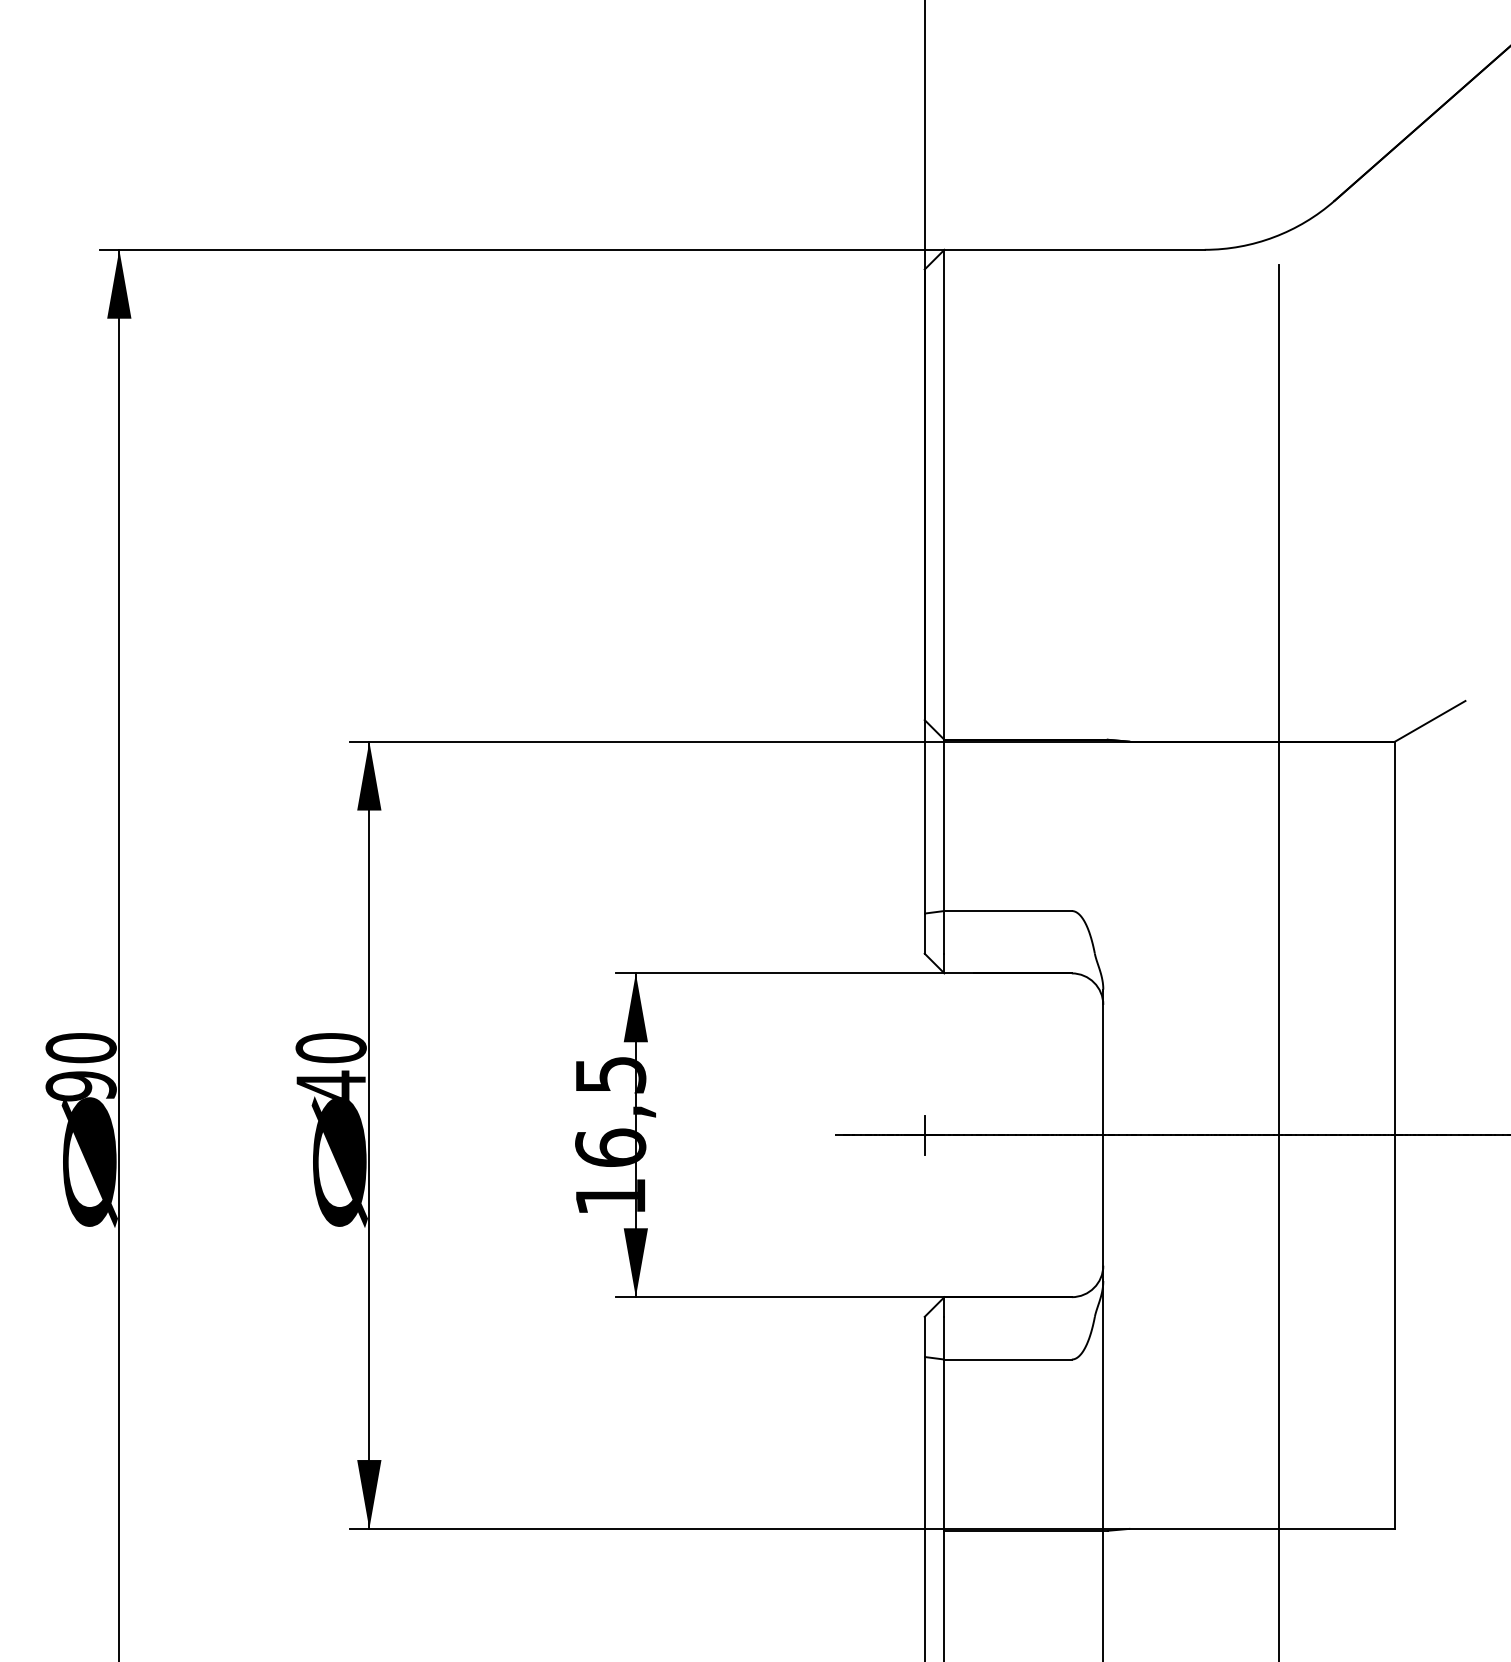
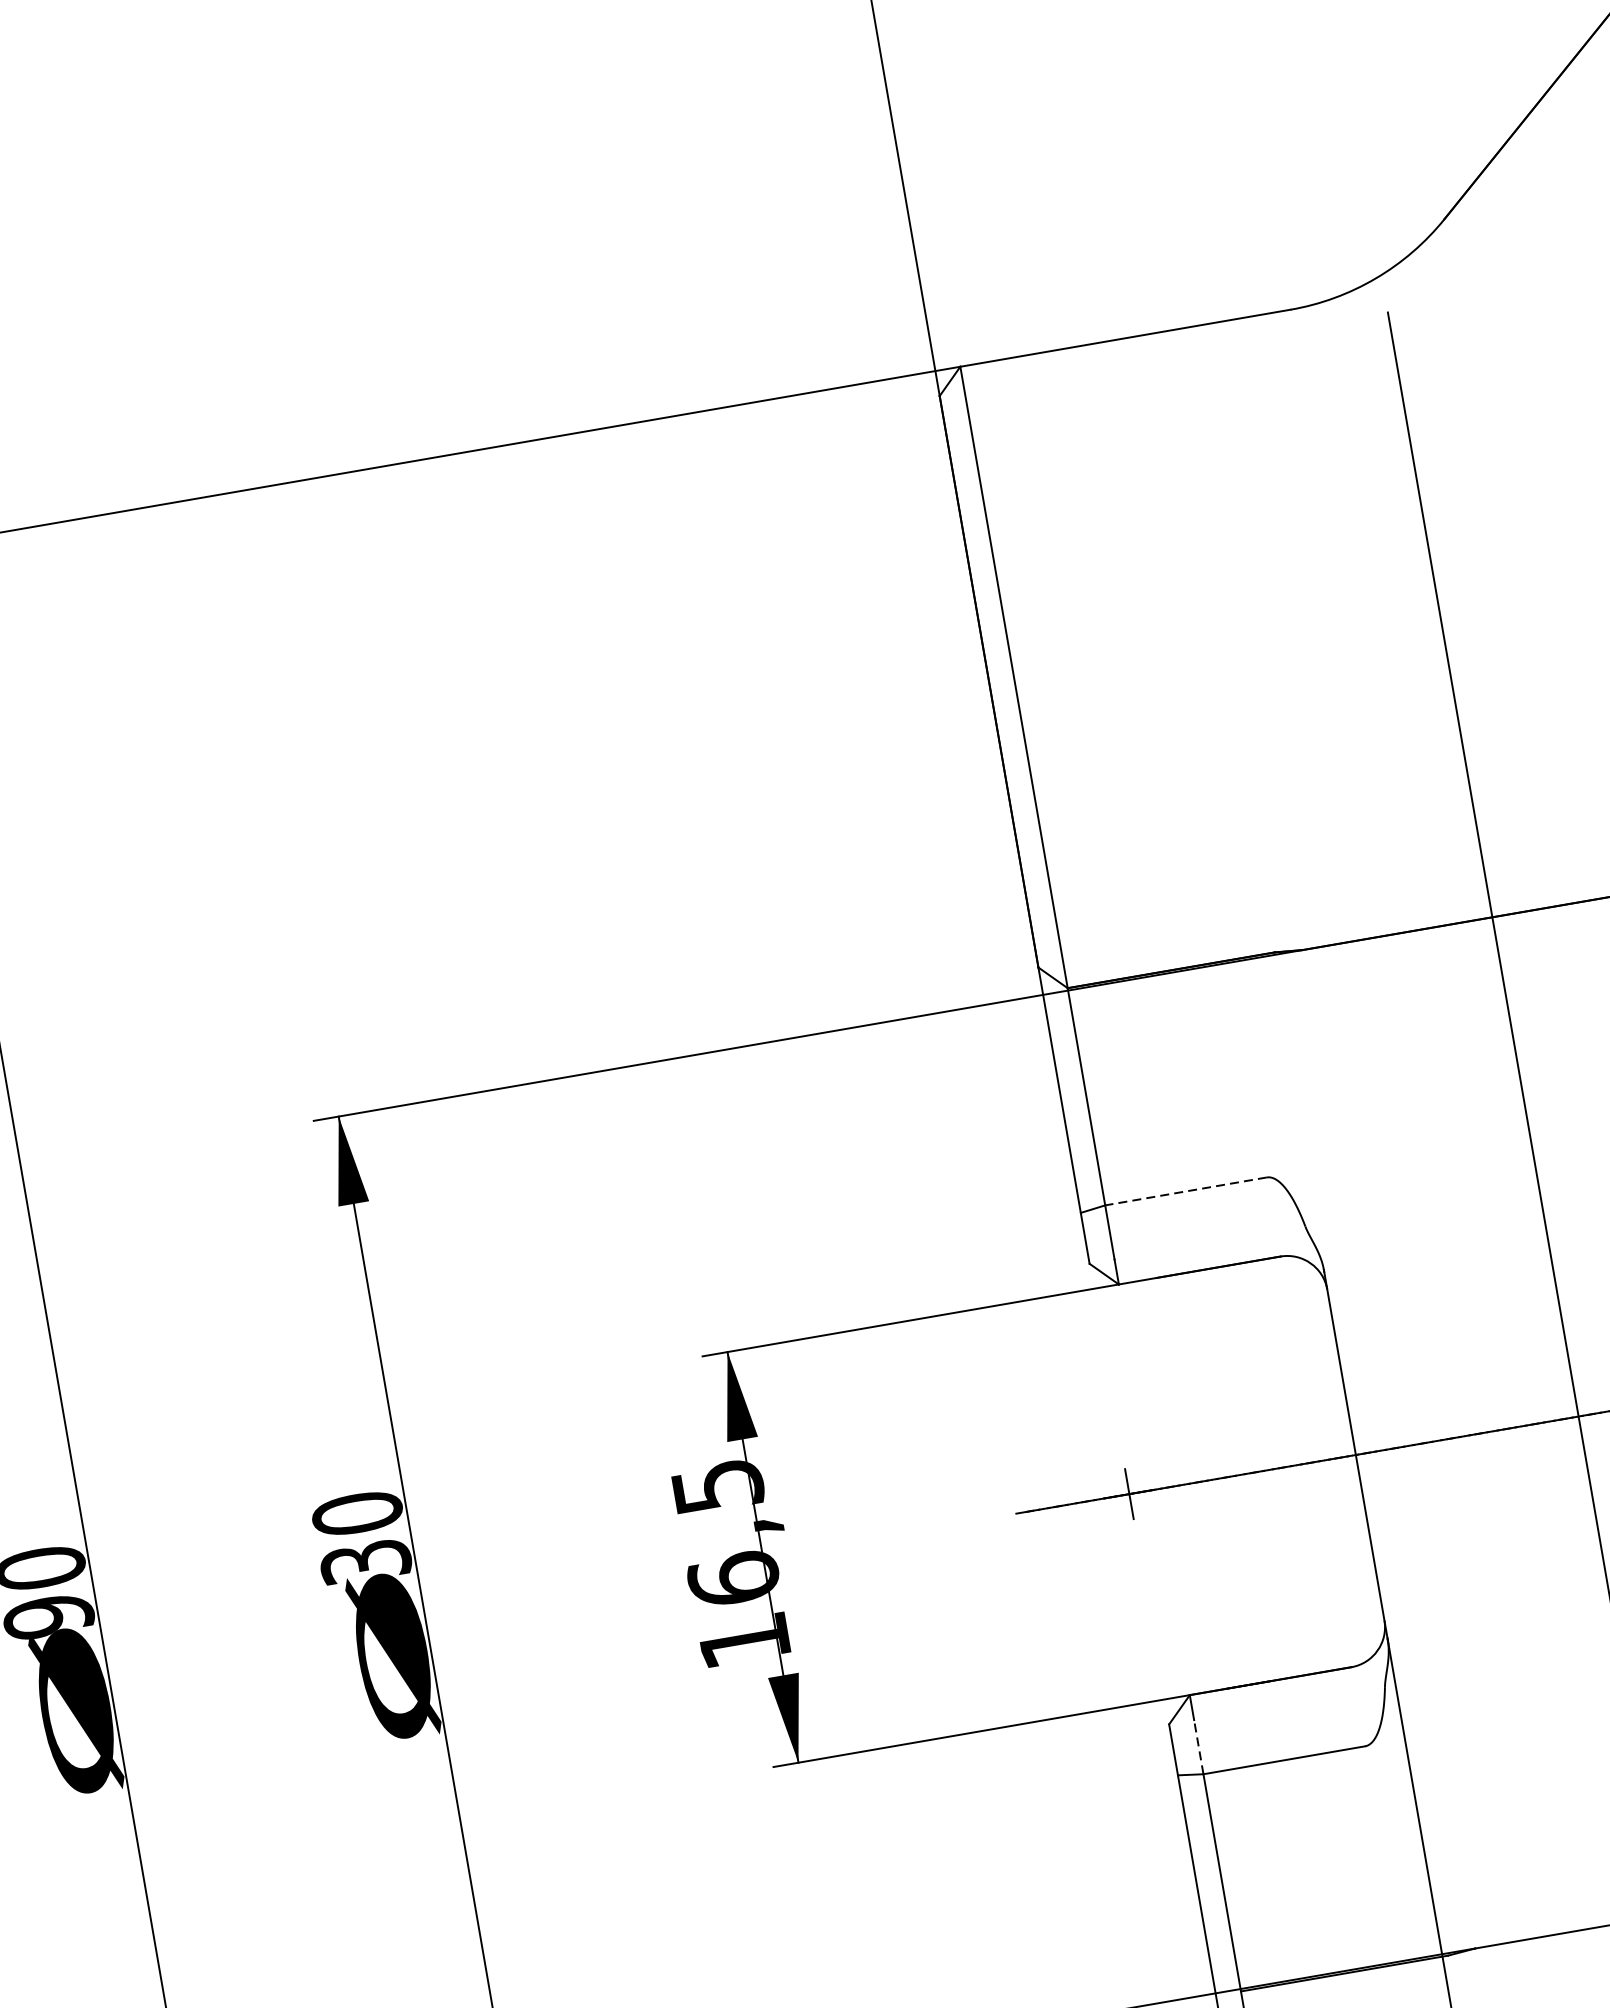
line: (1008, 911) -> (1186, 1191), solid -> dashed
text: (330, 1085) -> (364, 1561), 40 -> 30
line: (944, 1337) -> (1198, 1746), solid -> dashed

